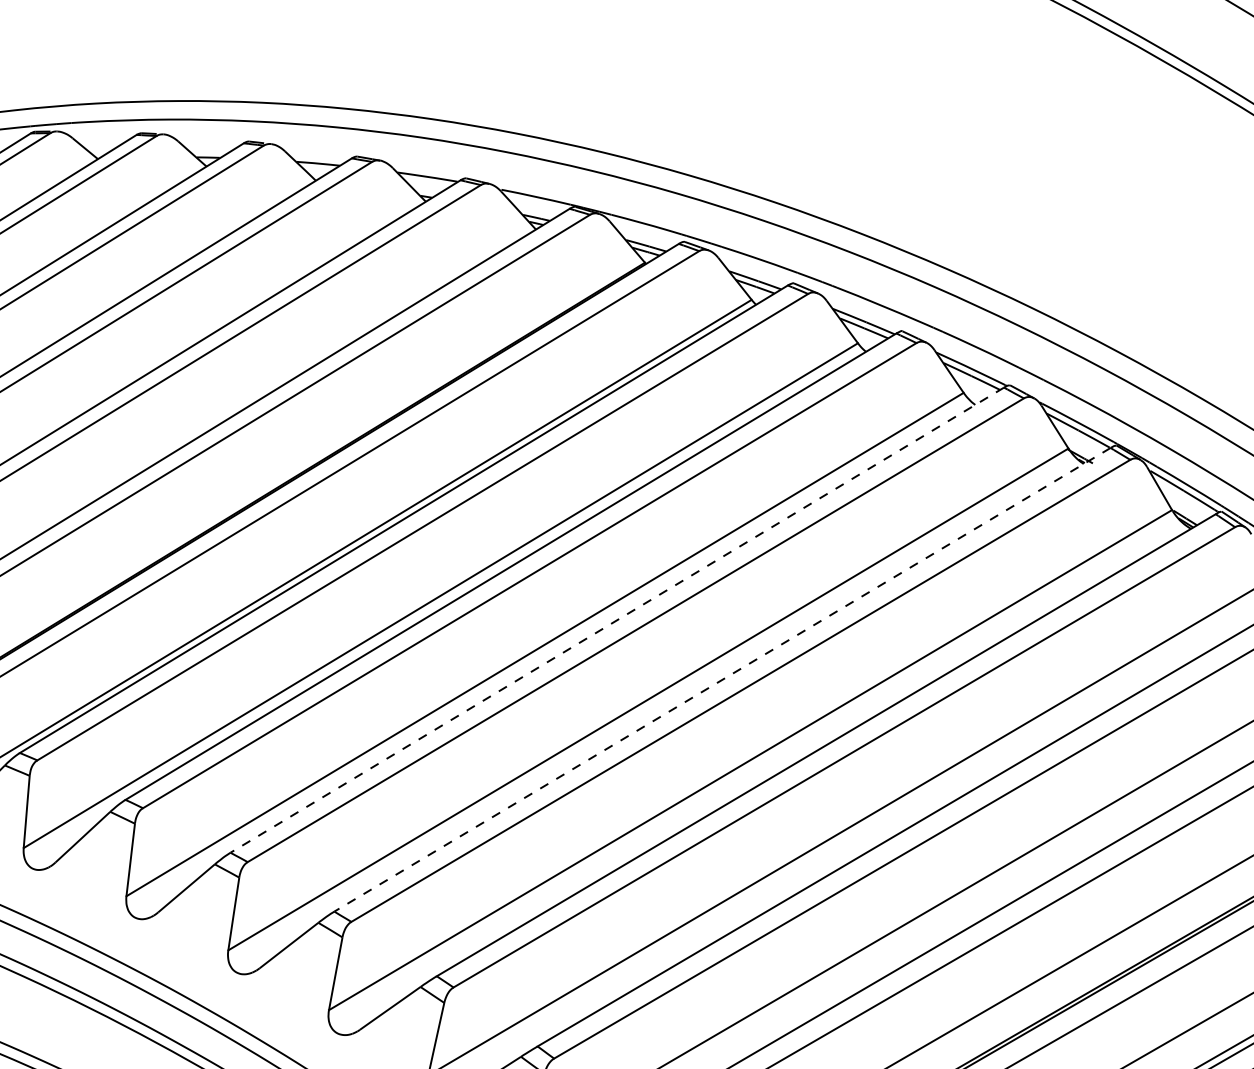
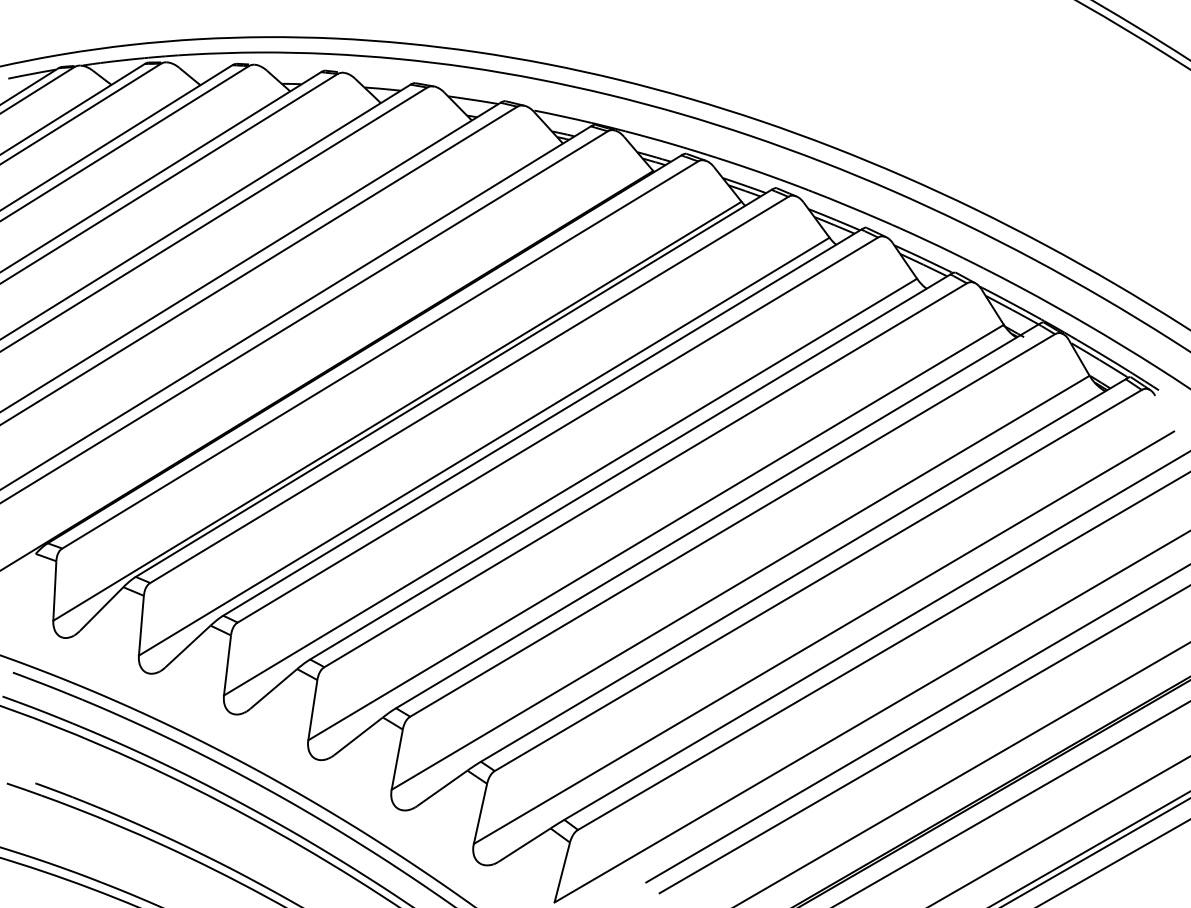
line: (617, 619) -> (630, 466), dashed -> solid
line: (721, 680) -> (716, 516), dashed -> solid

